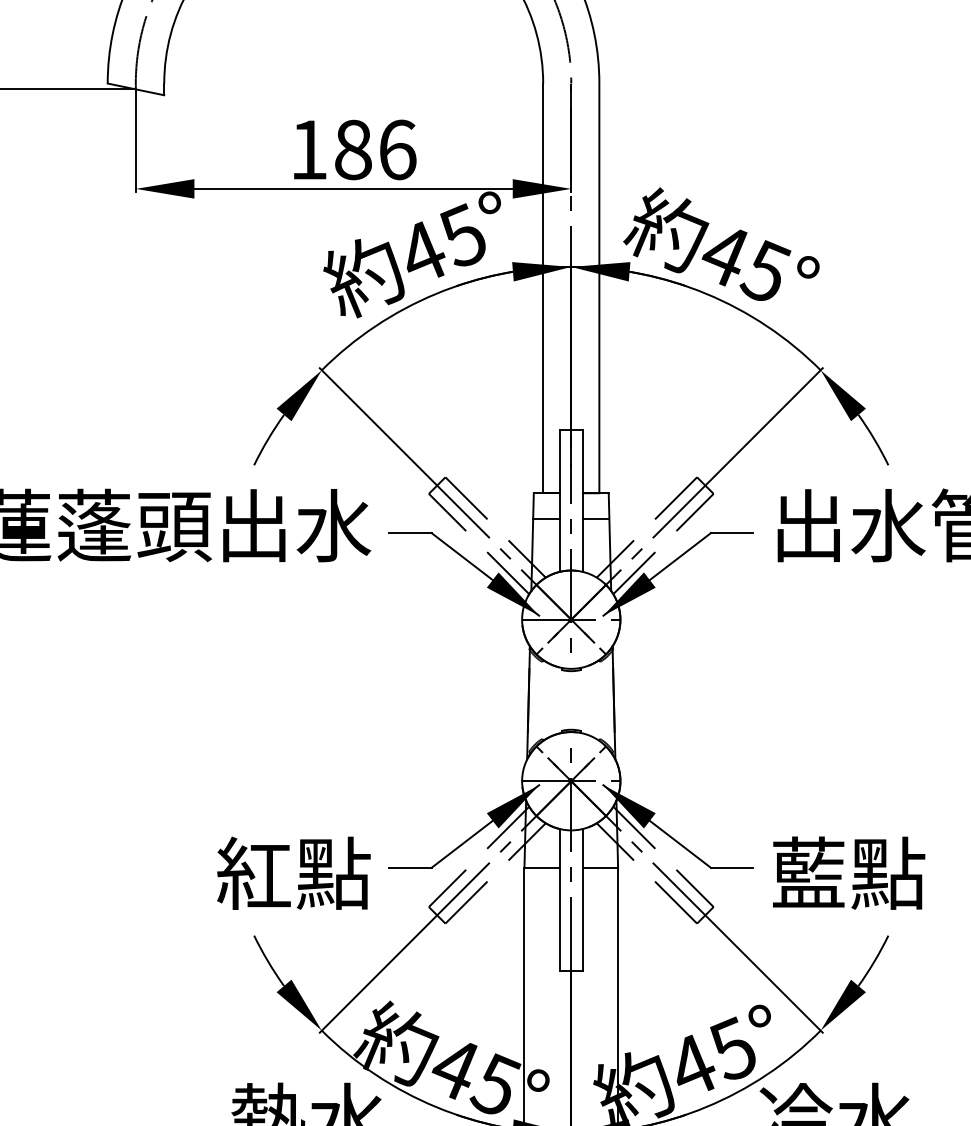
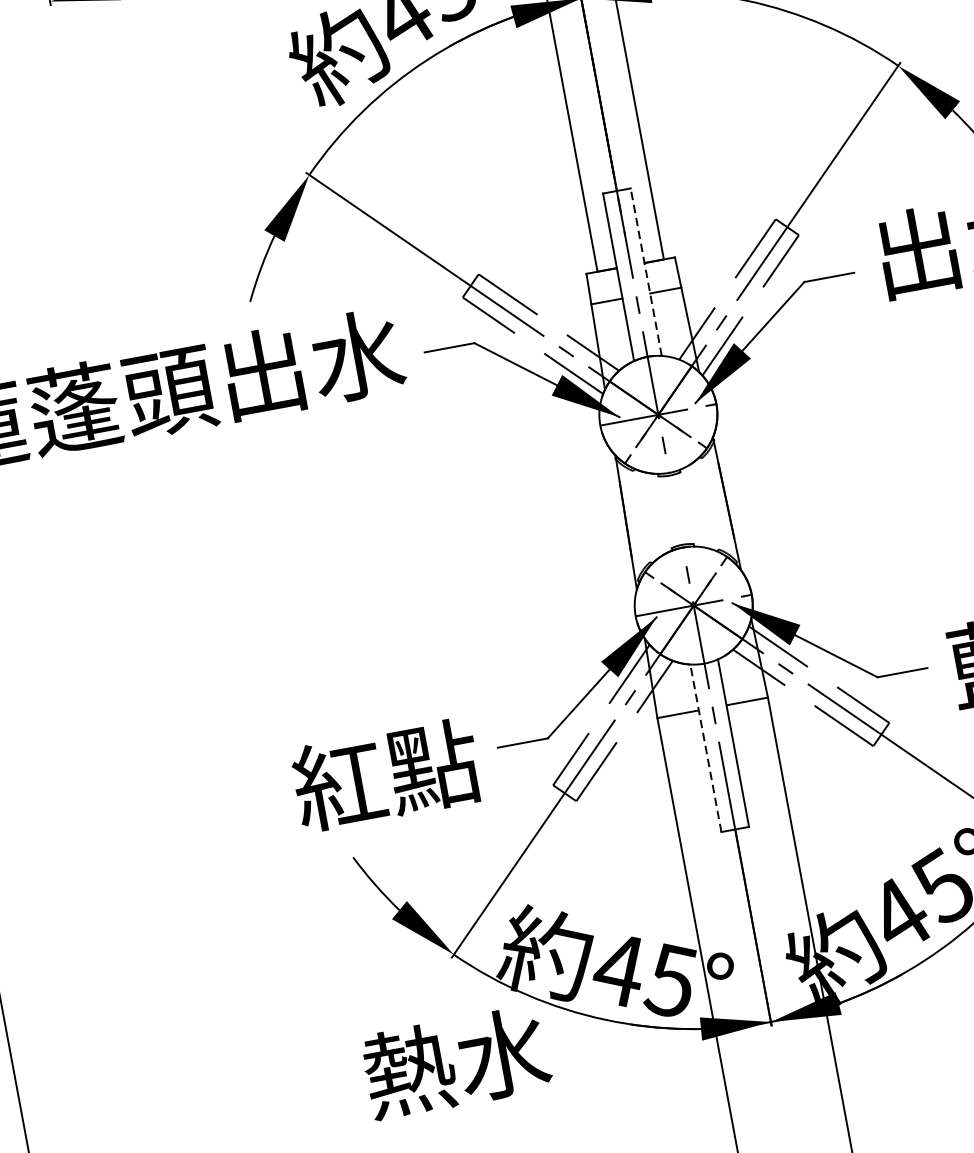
line: (582, 501) -> (645, 272), solid -> dashed
line: (559, 899) -> (705, 747), solid -> dashed

